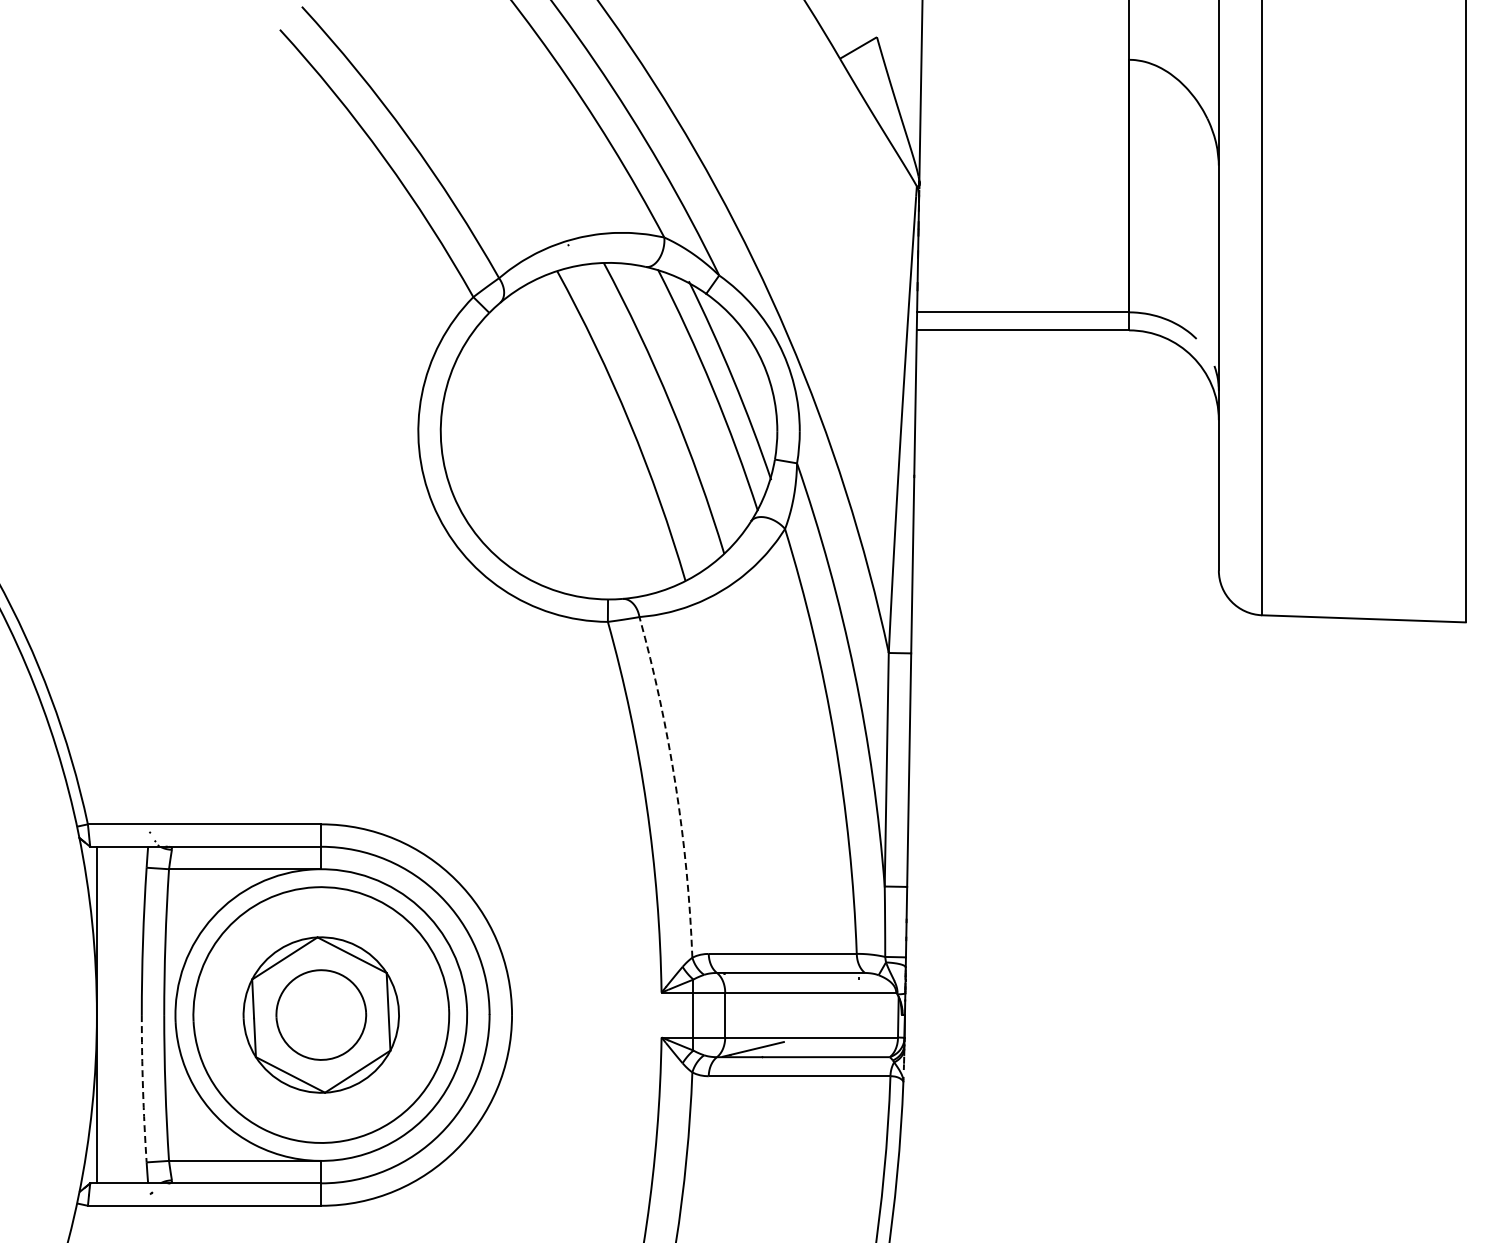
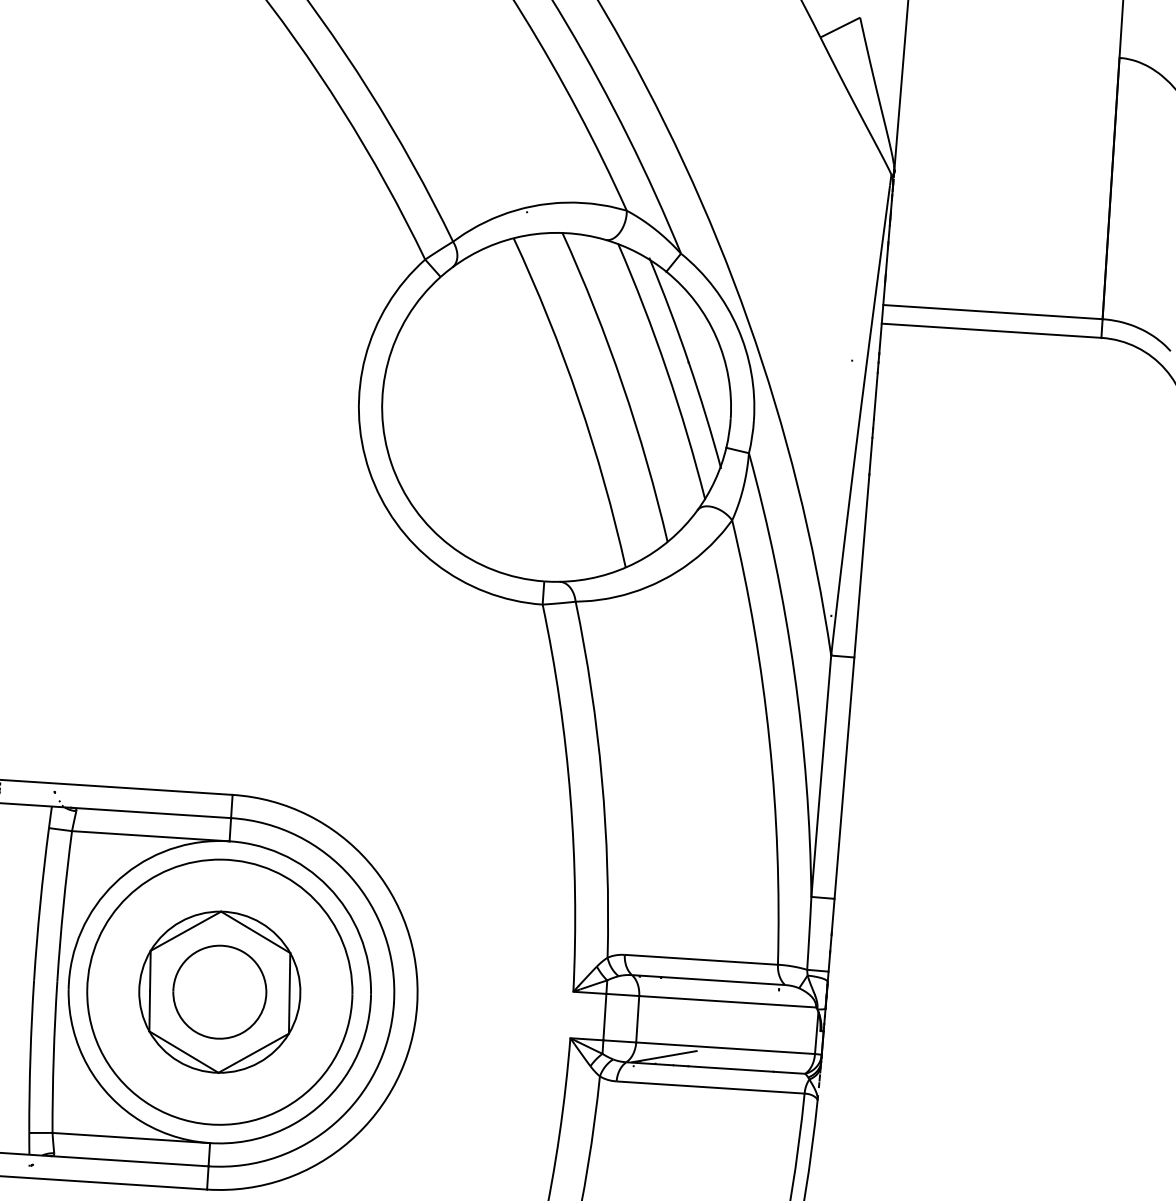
arc: (675, 785) -> (601, 778), dashed -> solid
arc: (143, 1088) -> (30, 1056), dashed -> solid

